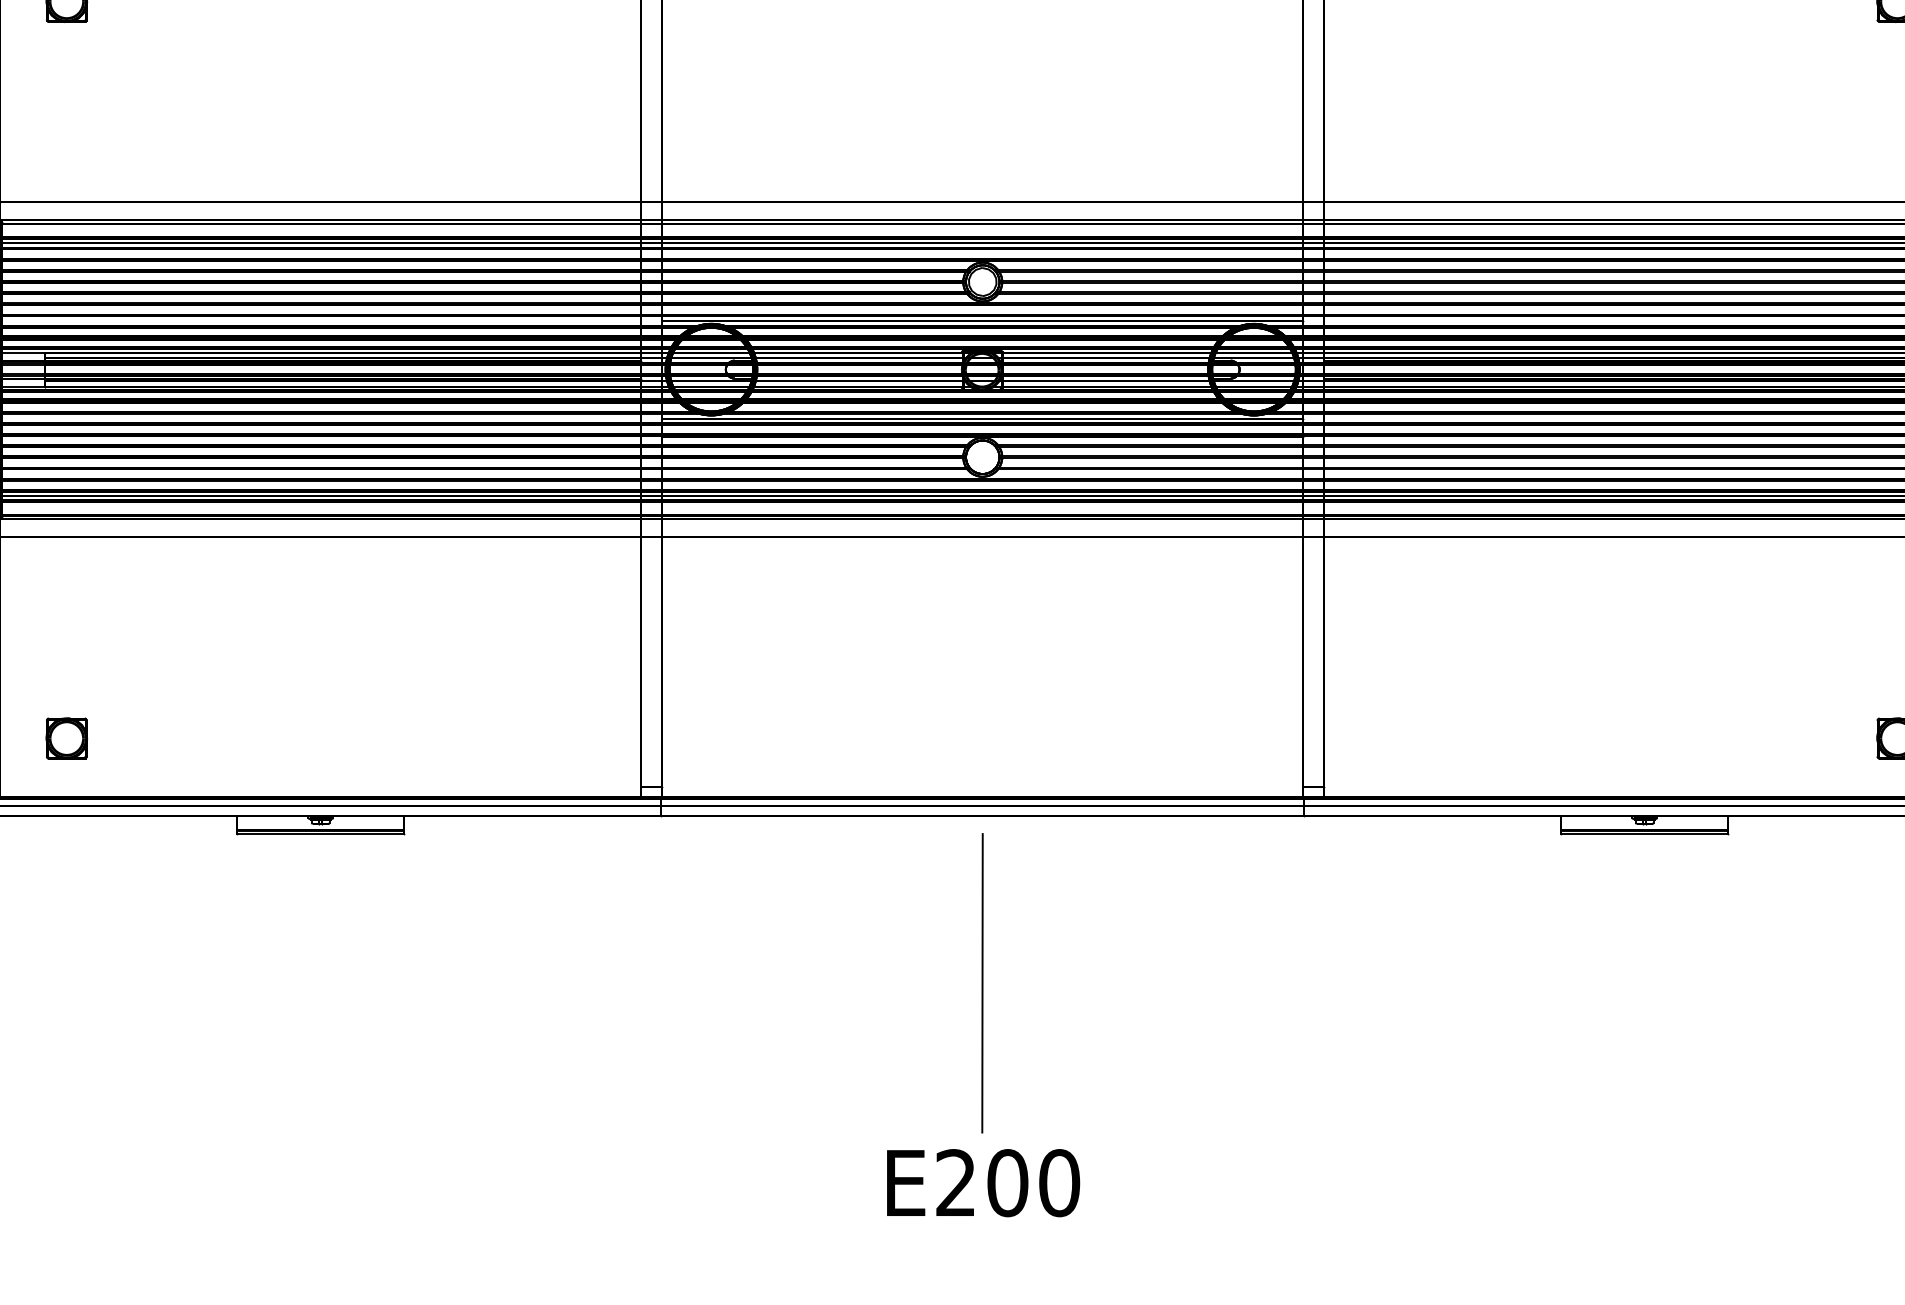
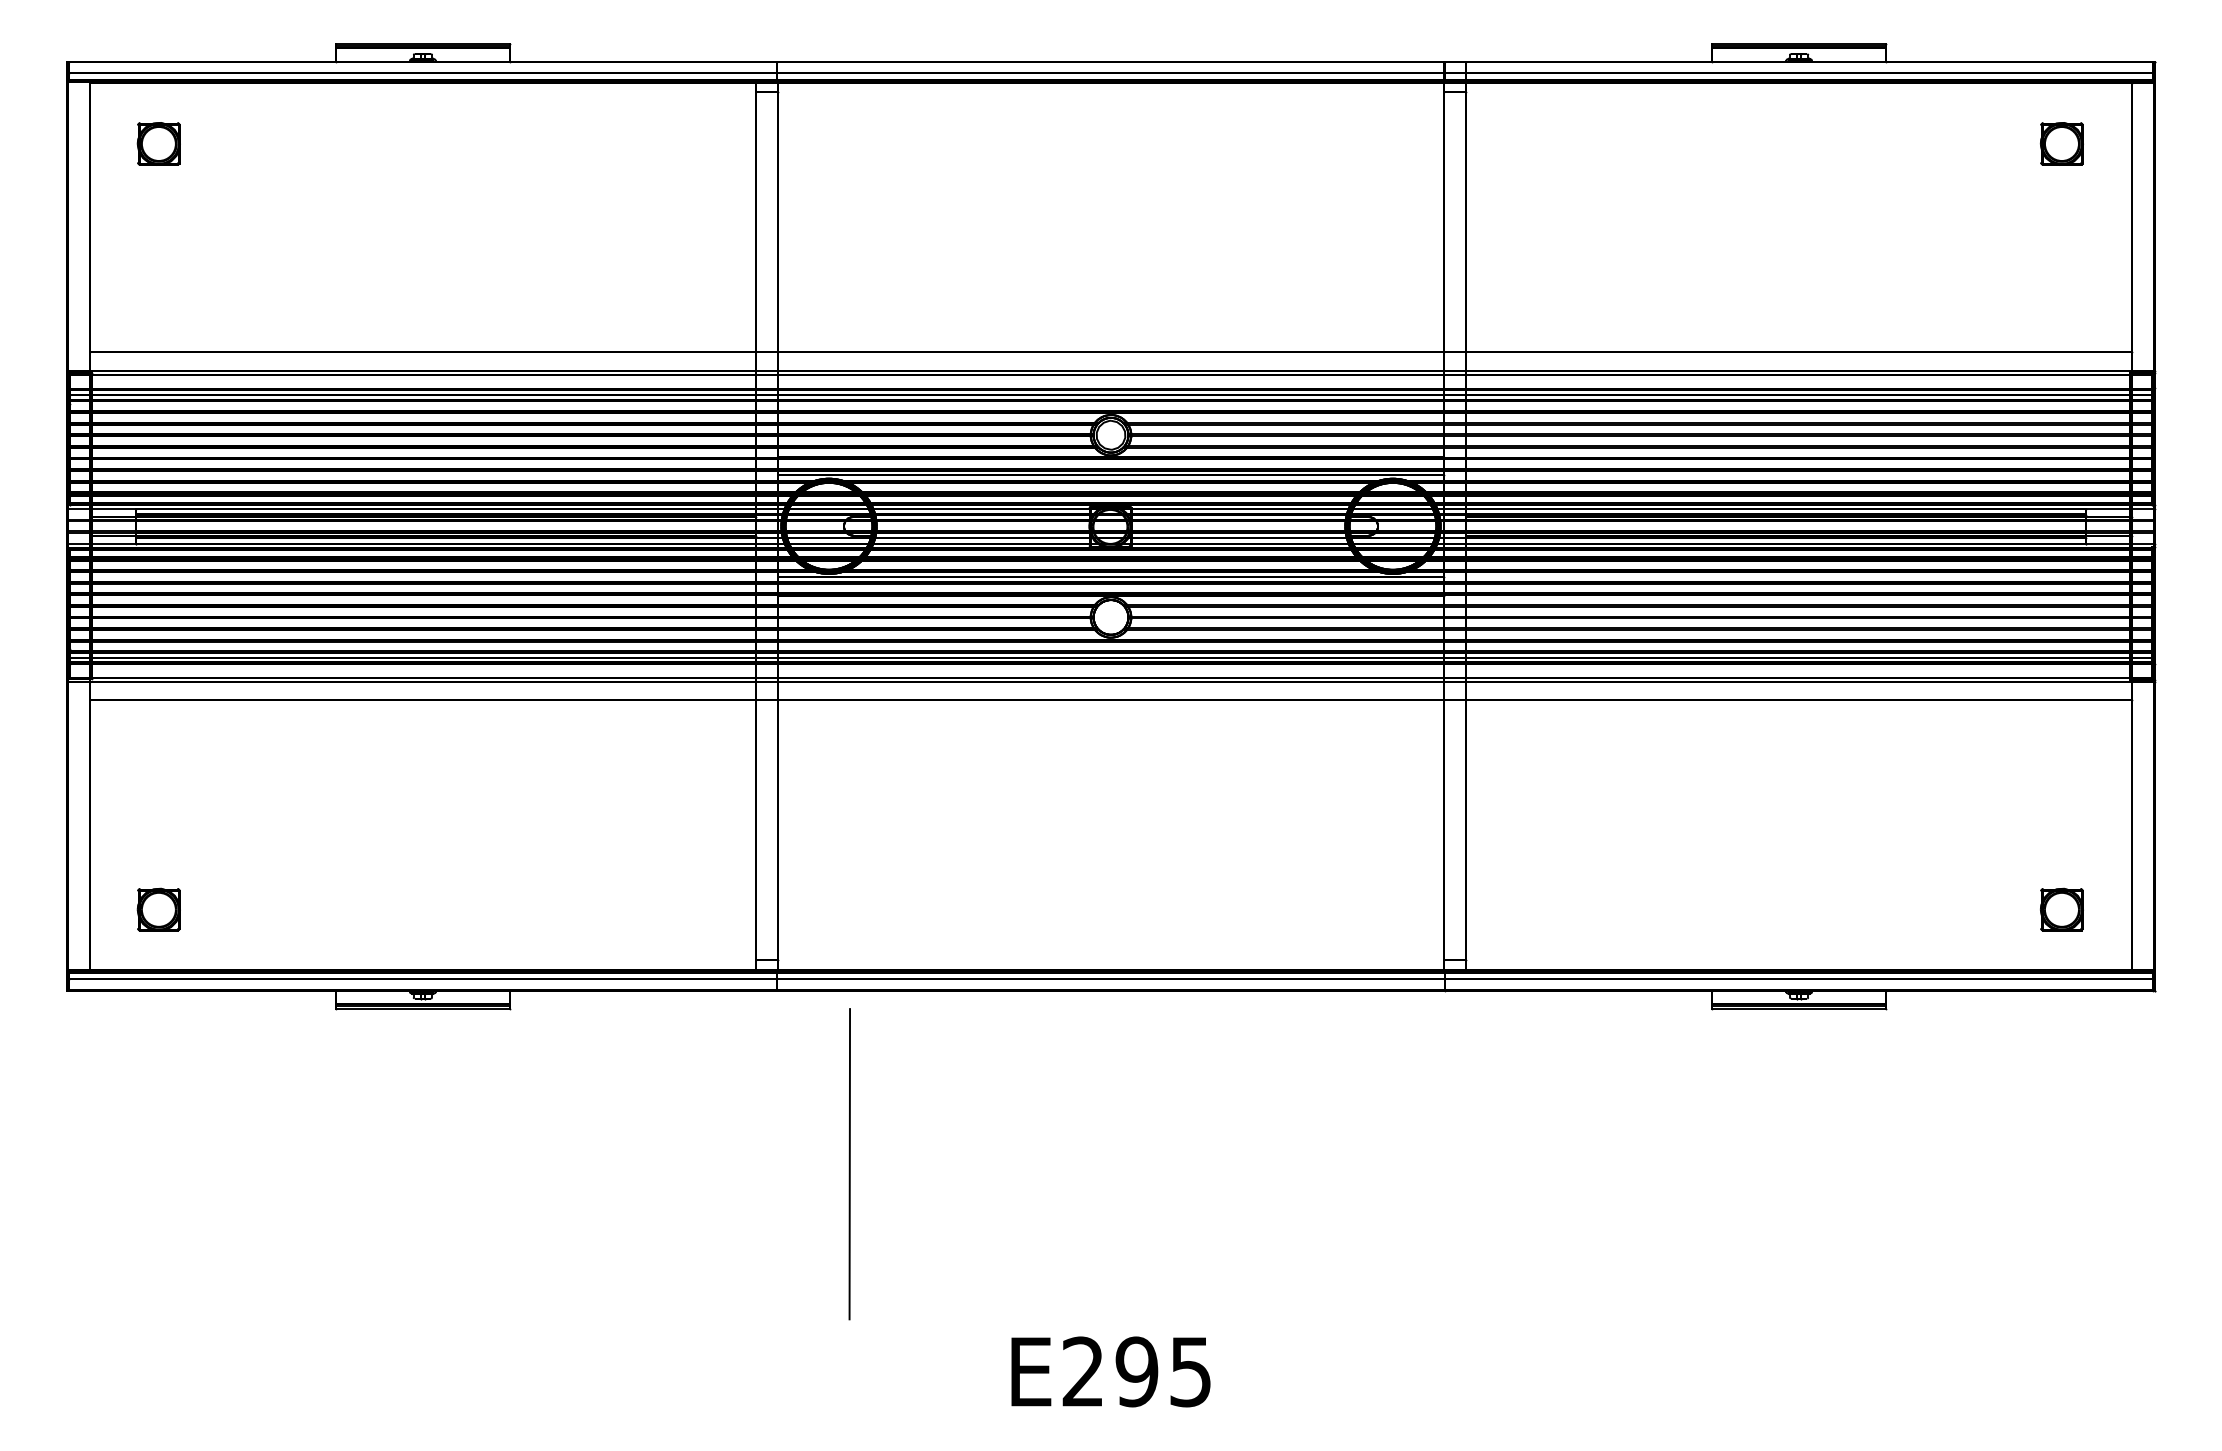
line: (982, 983) -> (849, 1164), moved
text: (1033, 1182) -> (1163, 1371), E200 -> E295

